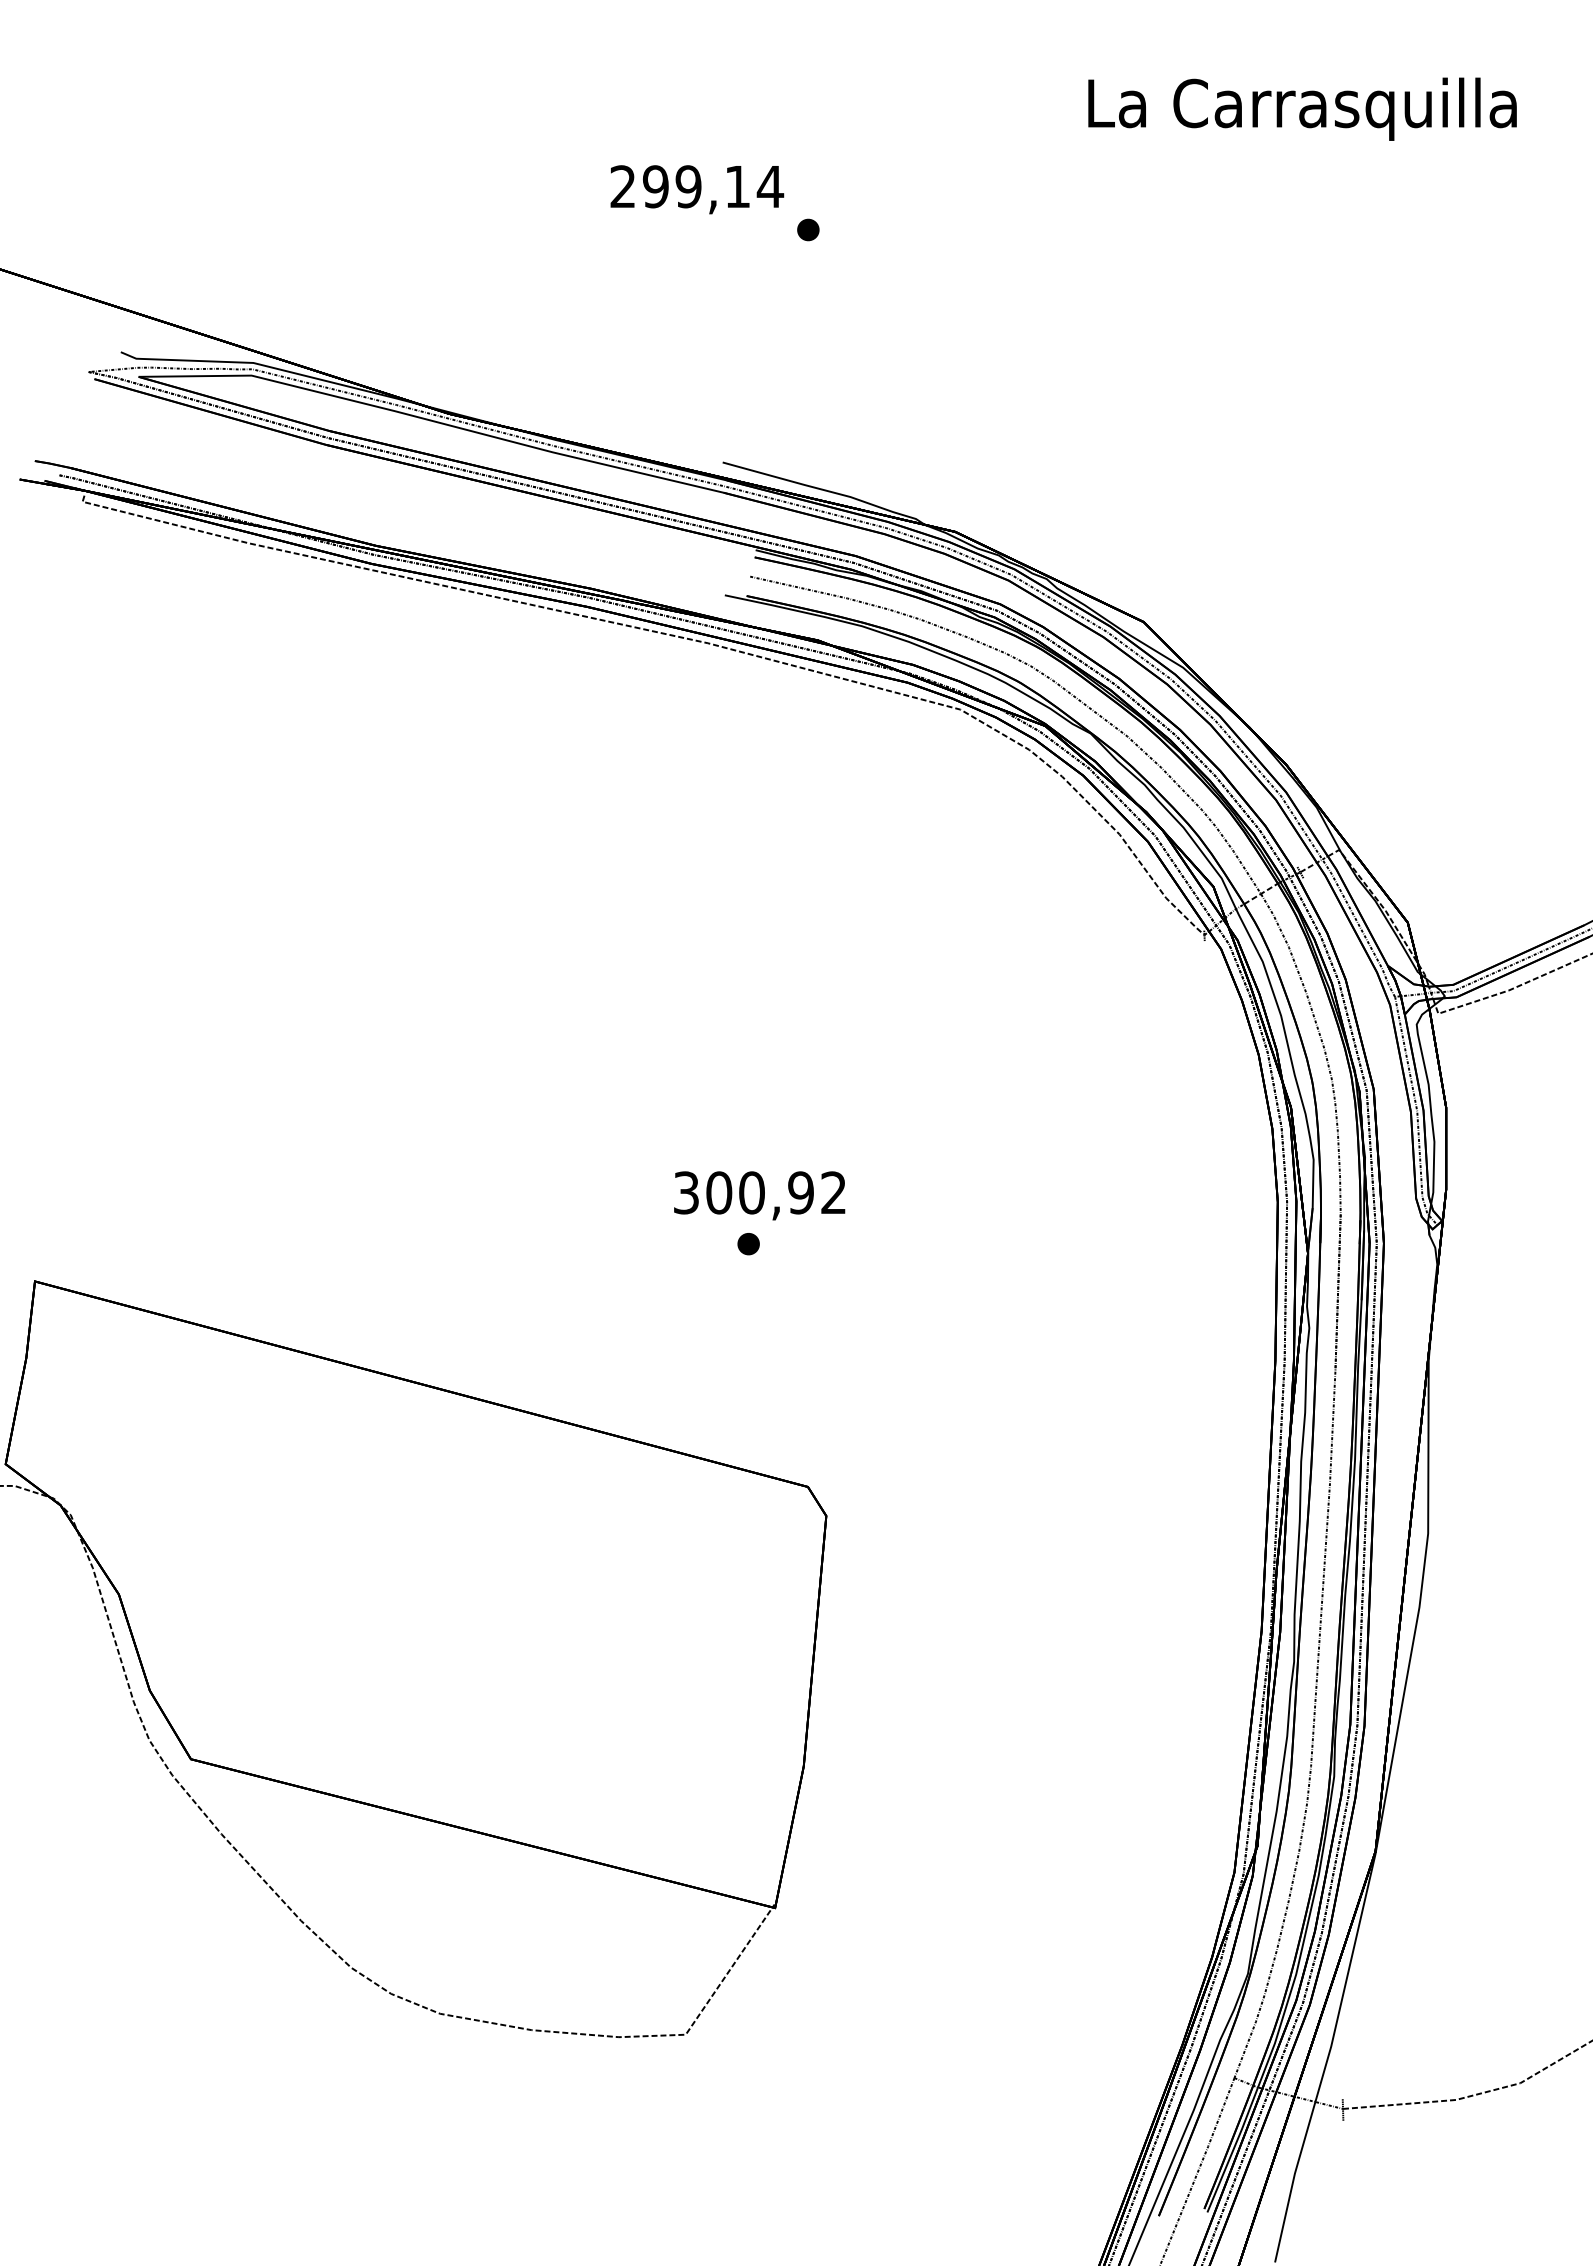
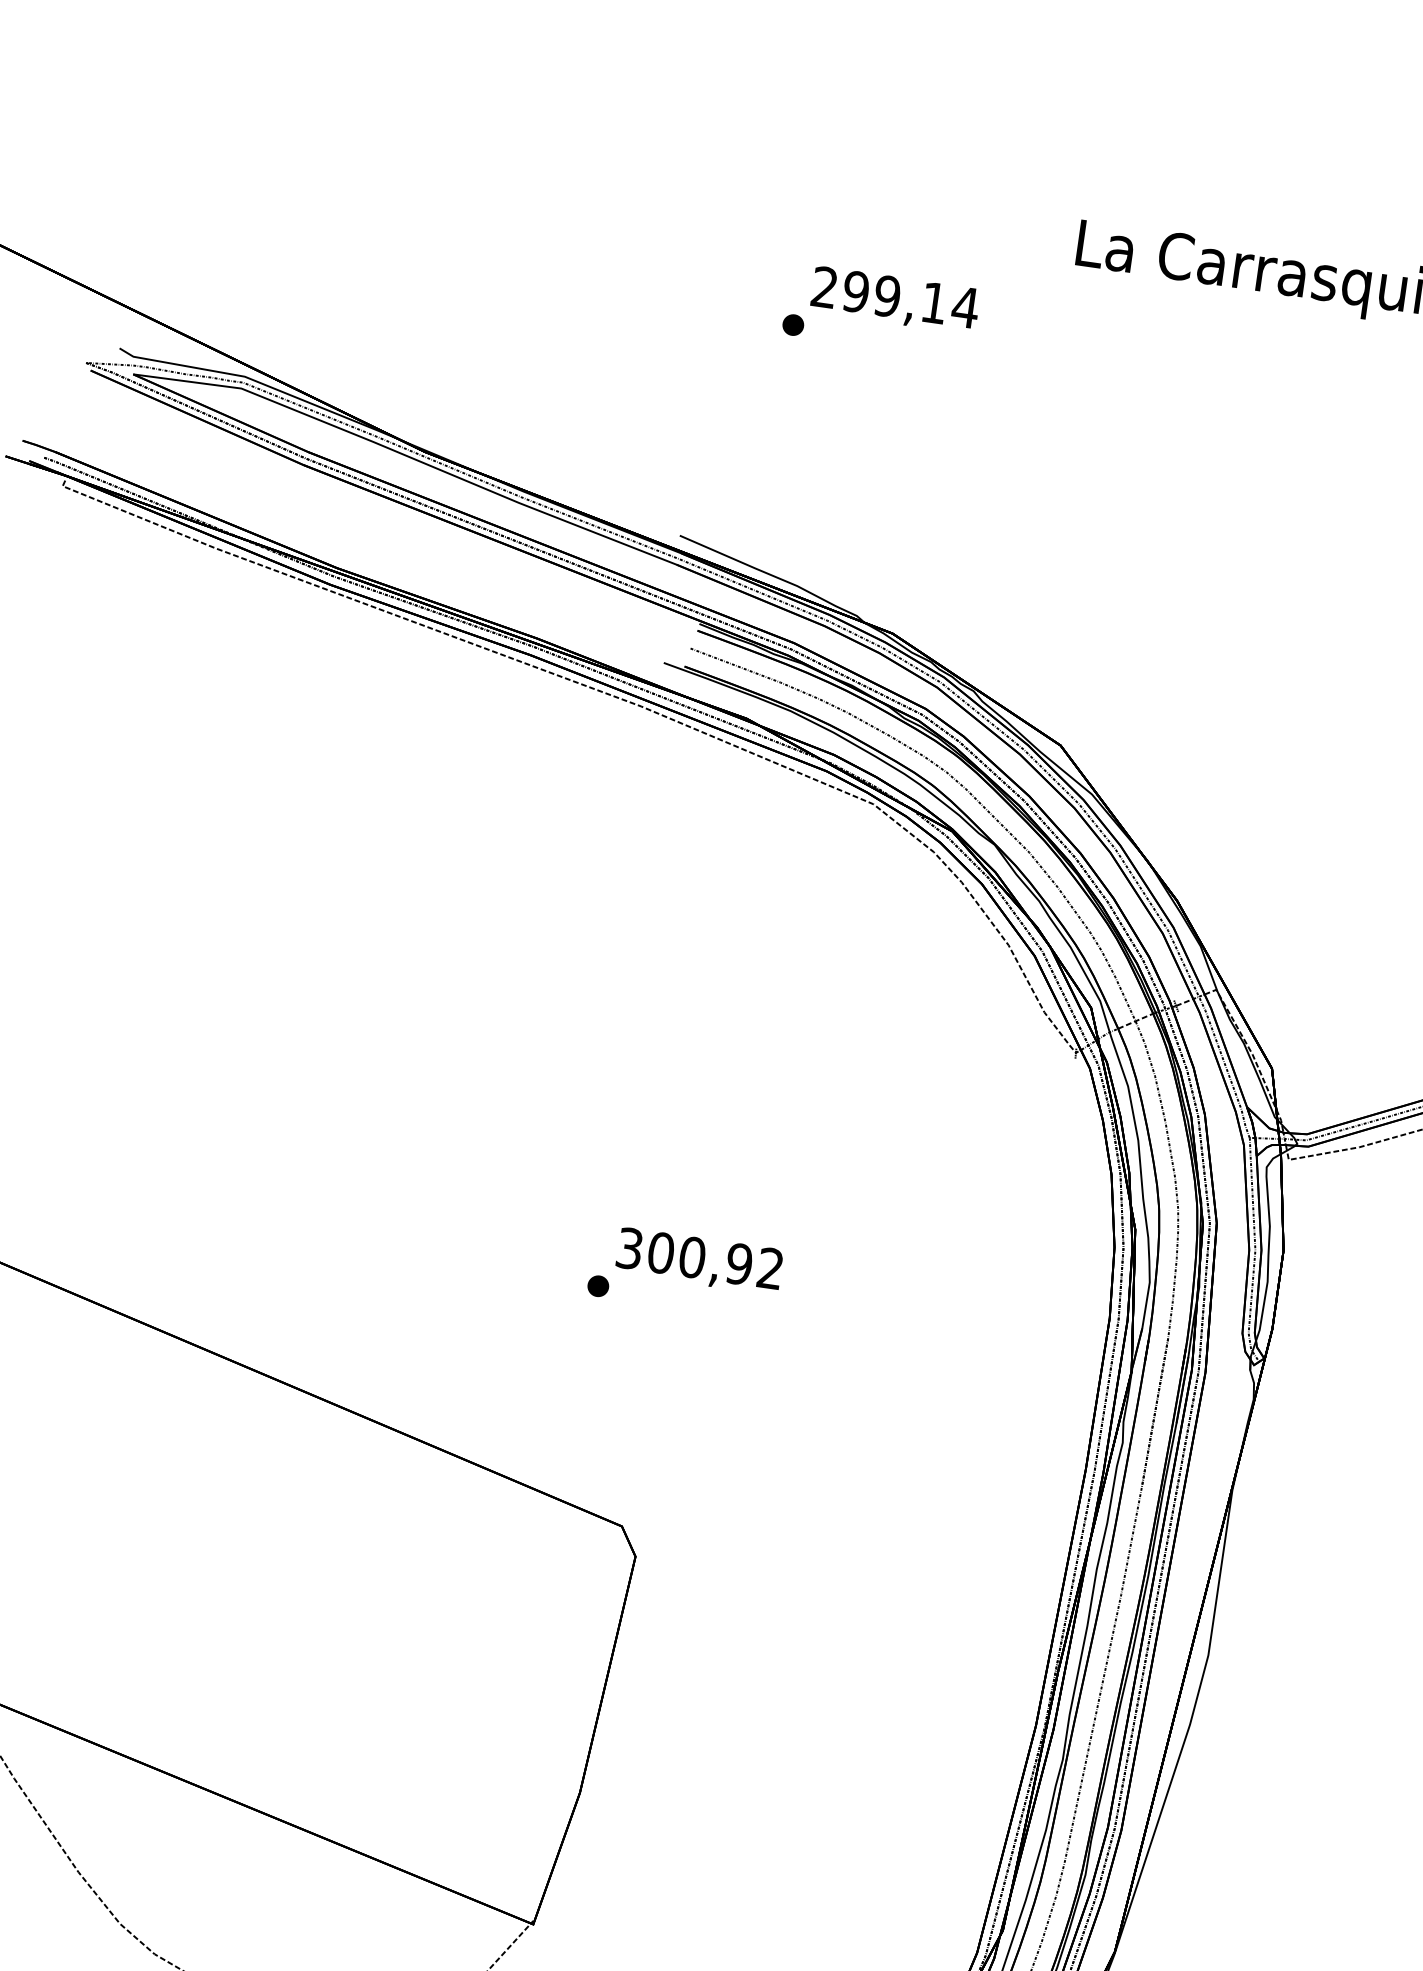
text: (697, 189) -> (895, 300), moved
text: (759, 1195) -> (699, 1261), moved

